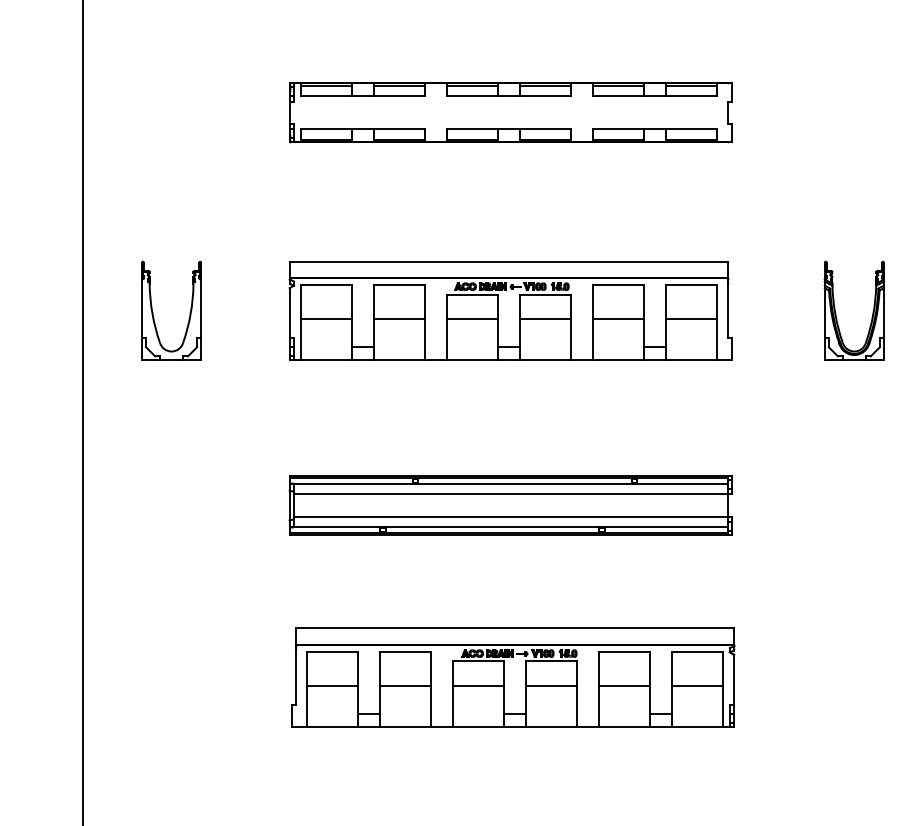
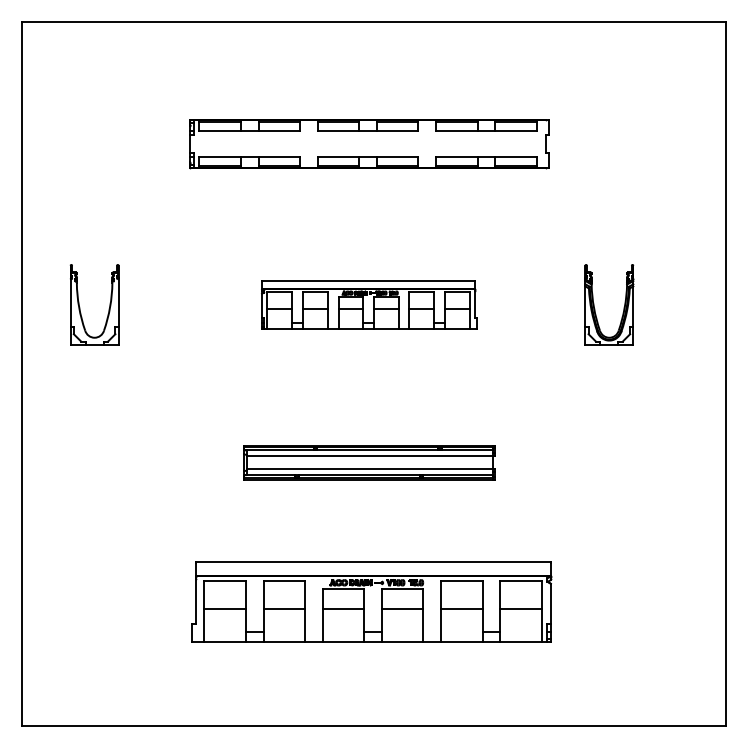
part: (510, 310) -> (369, 304), size x0.6
part: (871, 314) -> (623, 307), moved
part: (510, 505) -> (369, 462), size x0.7

